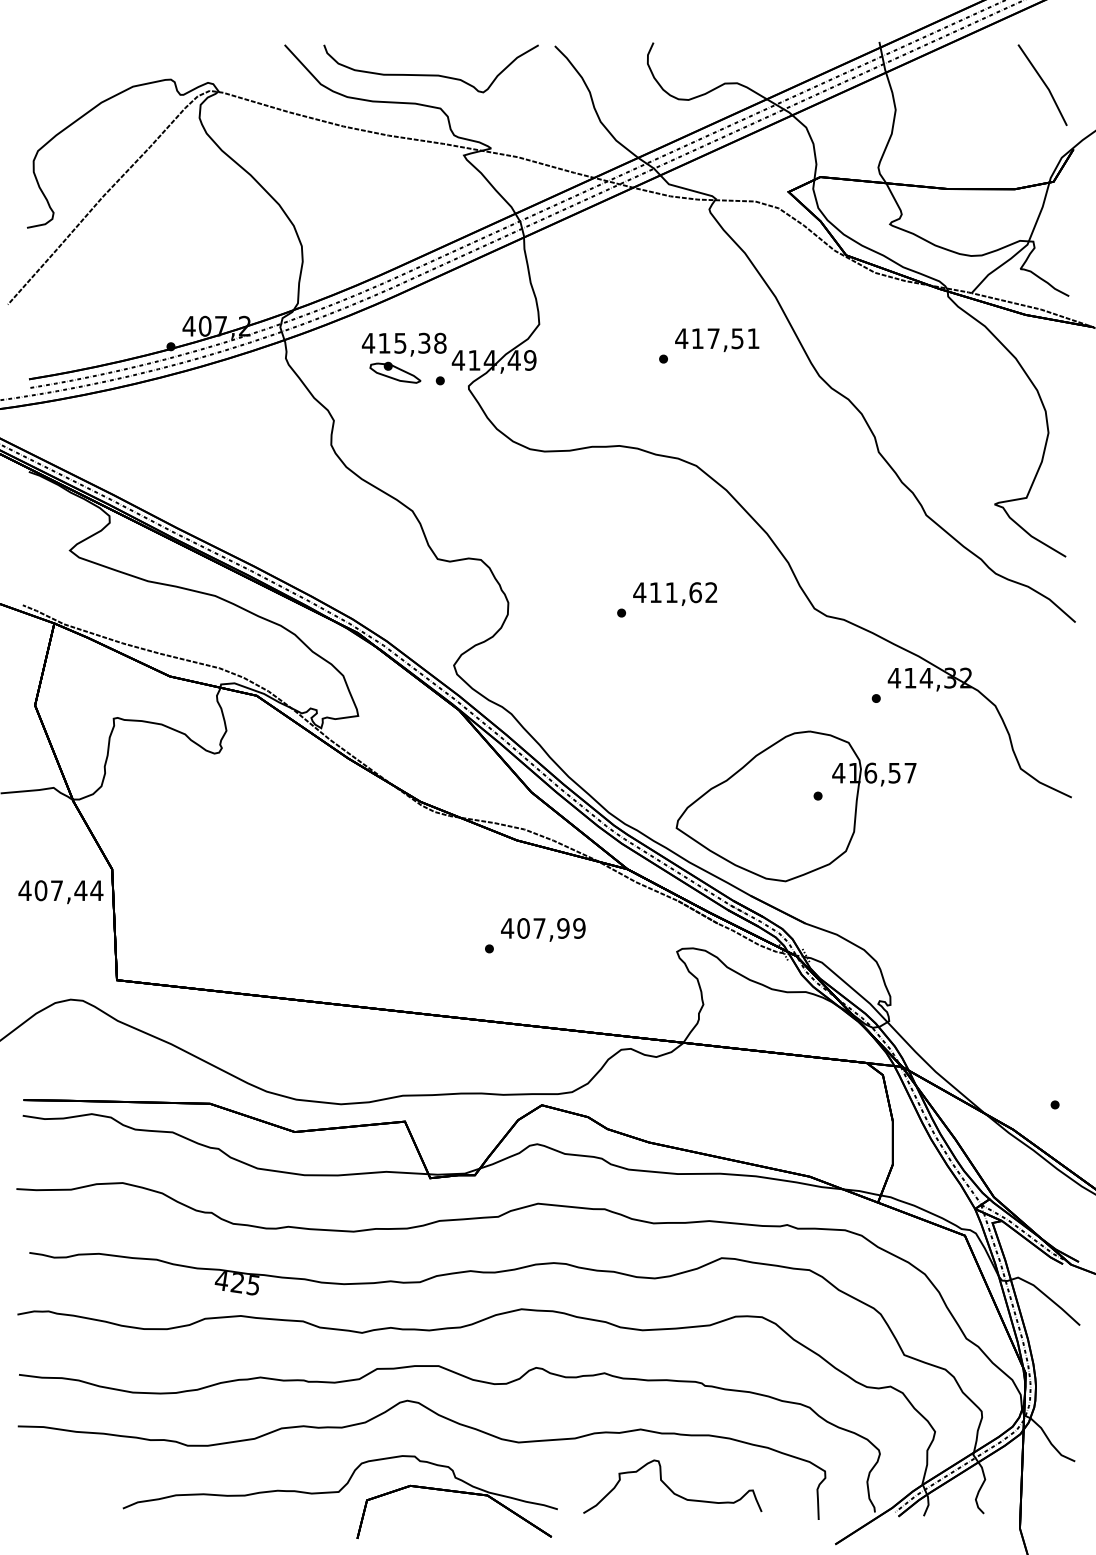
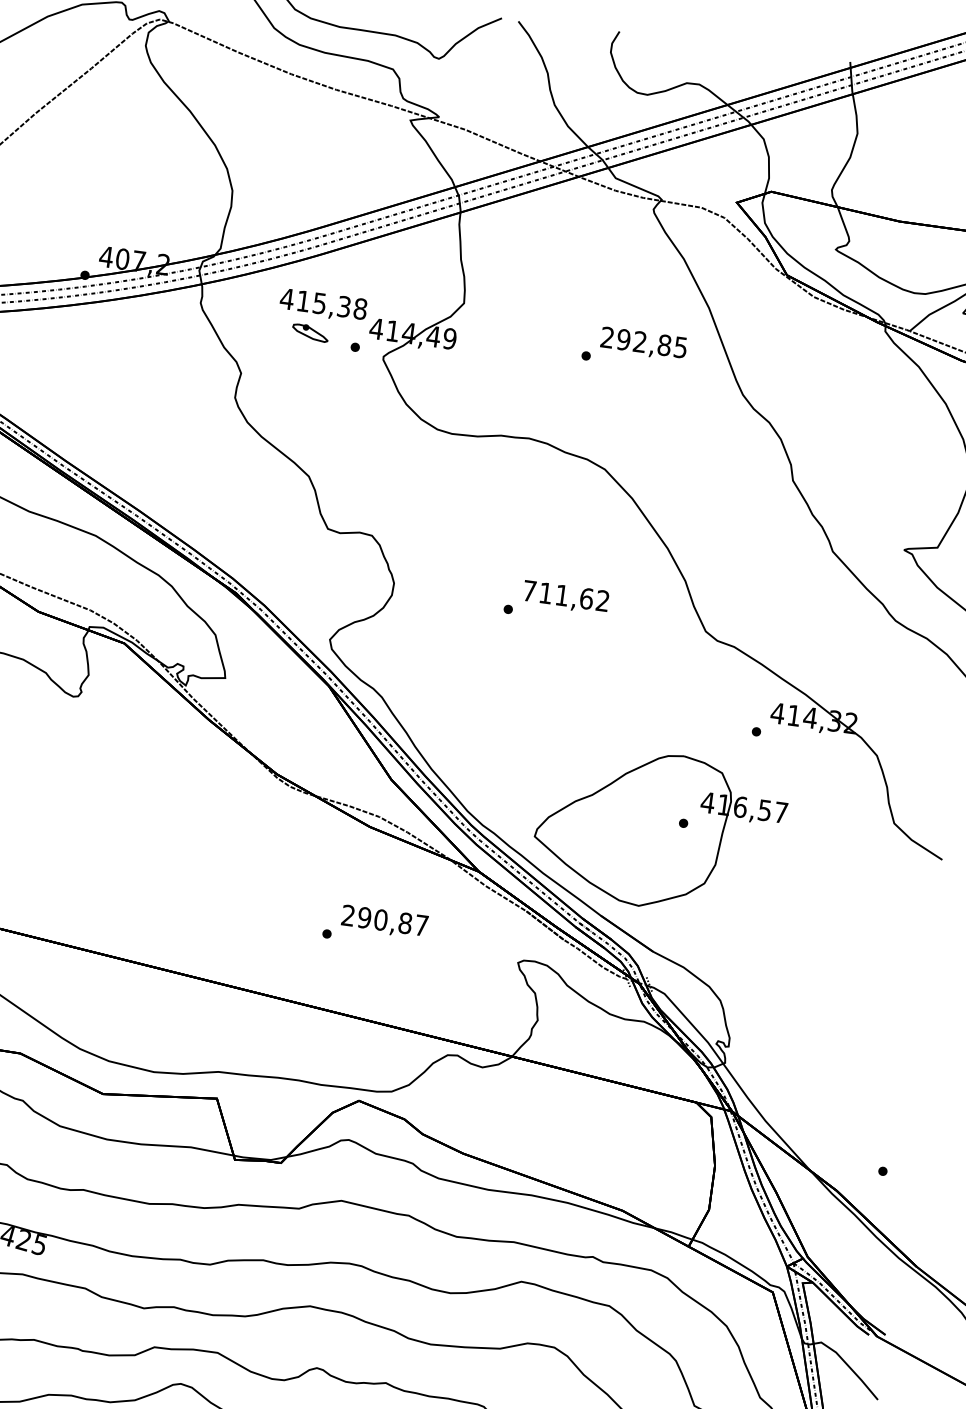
text: (717, 338) -> (644, 342), 417,51 -> 292,85
part: (395, 372) -> (310, 332), size x0.7
text: (639, 592) -> (529, 590), 411,62 -> 711,62
text: (543, 928) -> (385, 920), 407,99 -> 290,87

